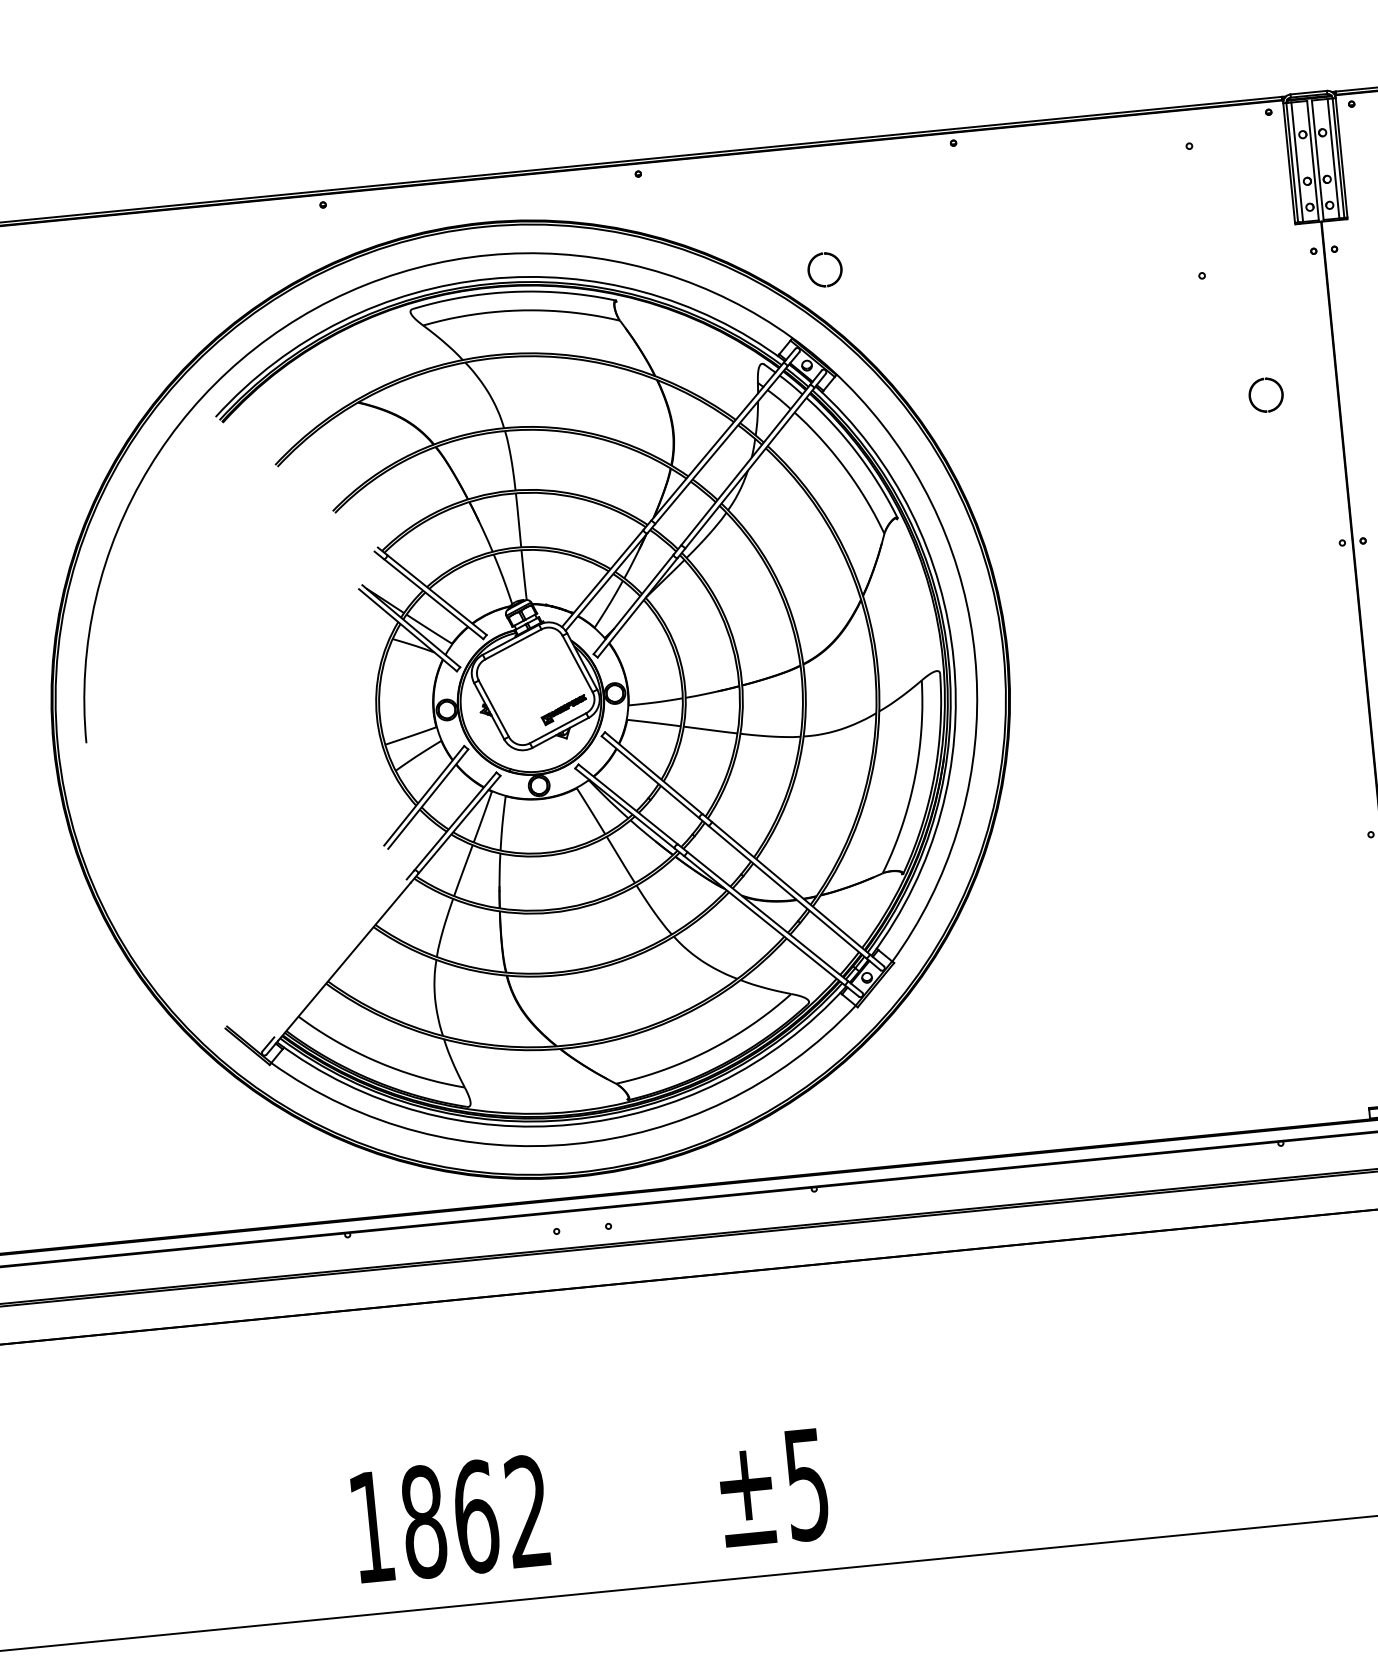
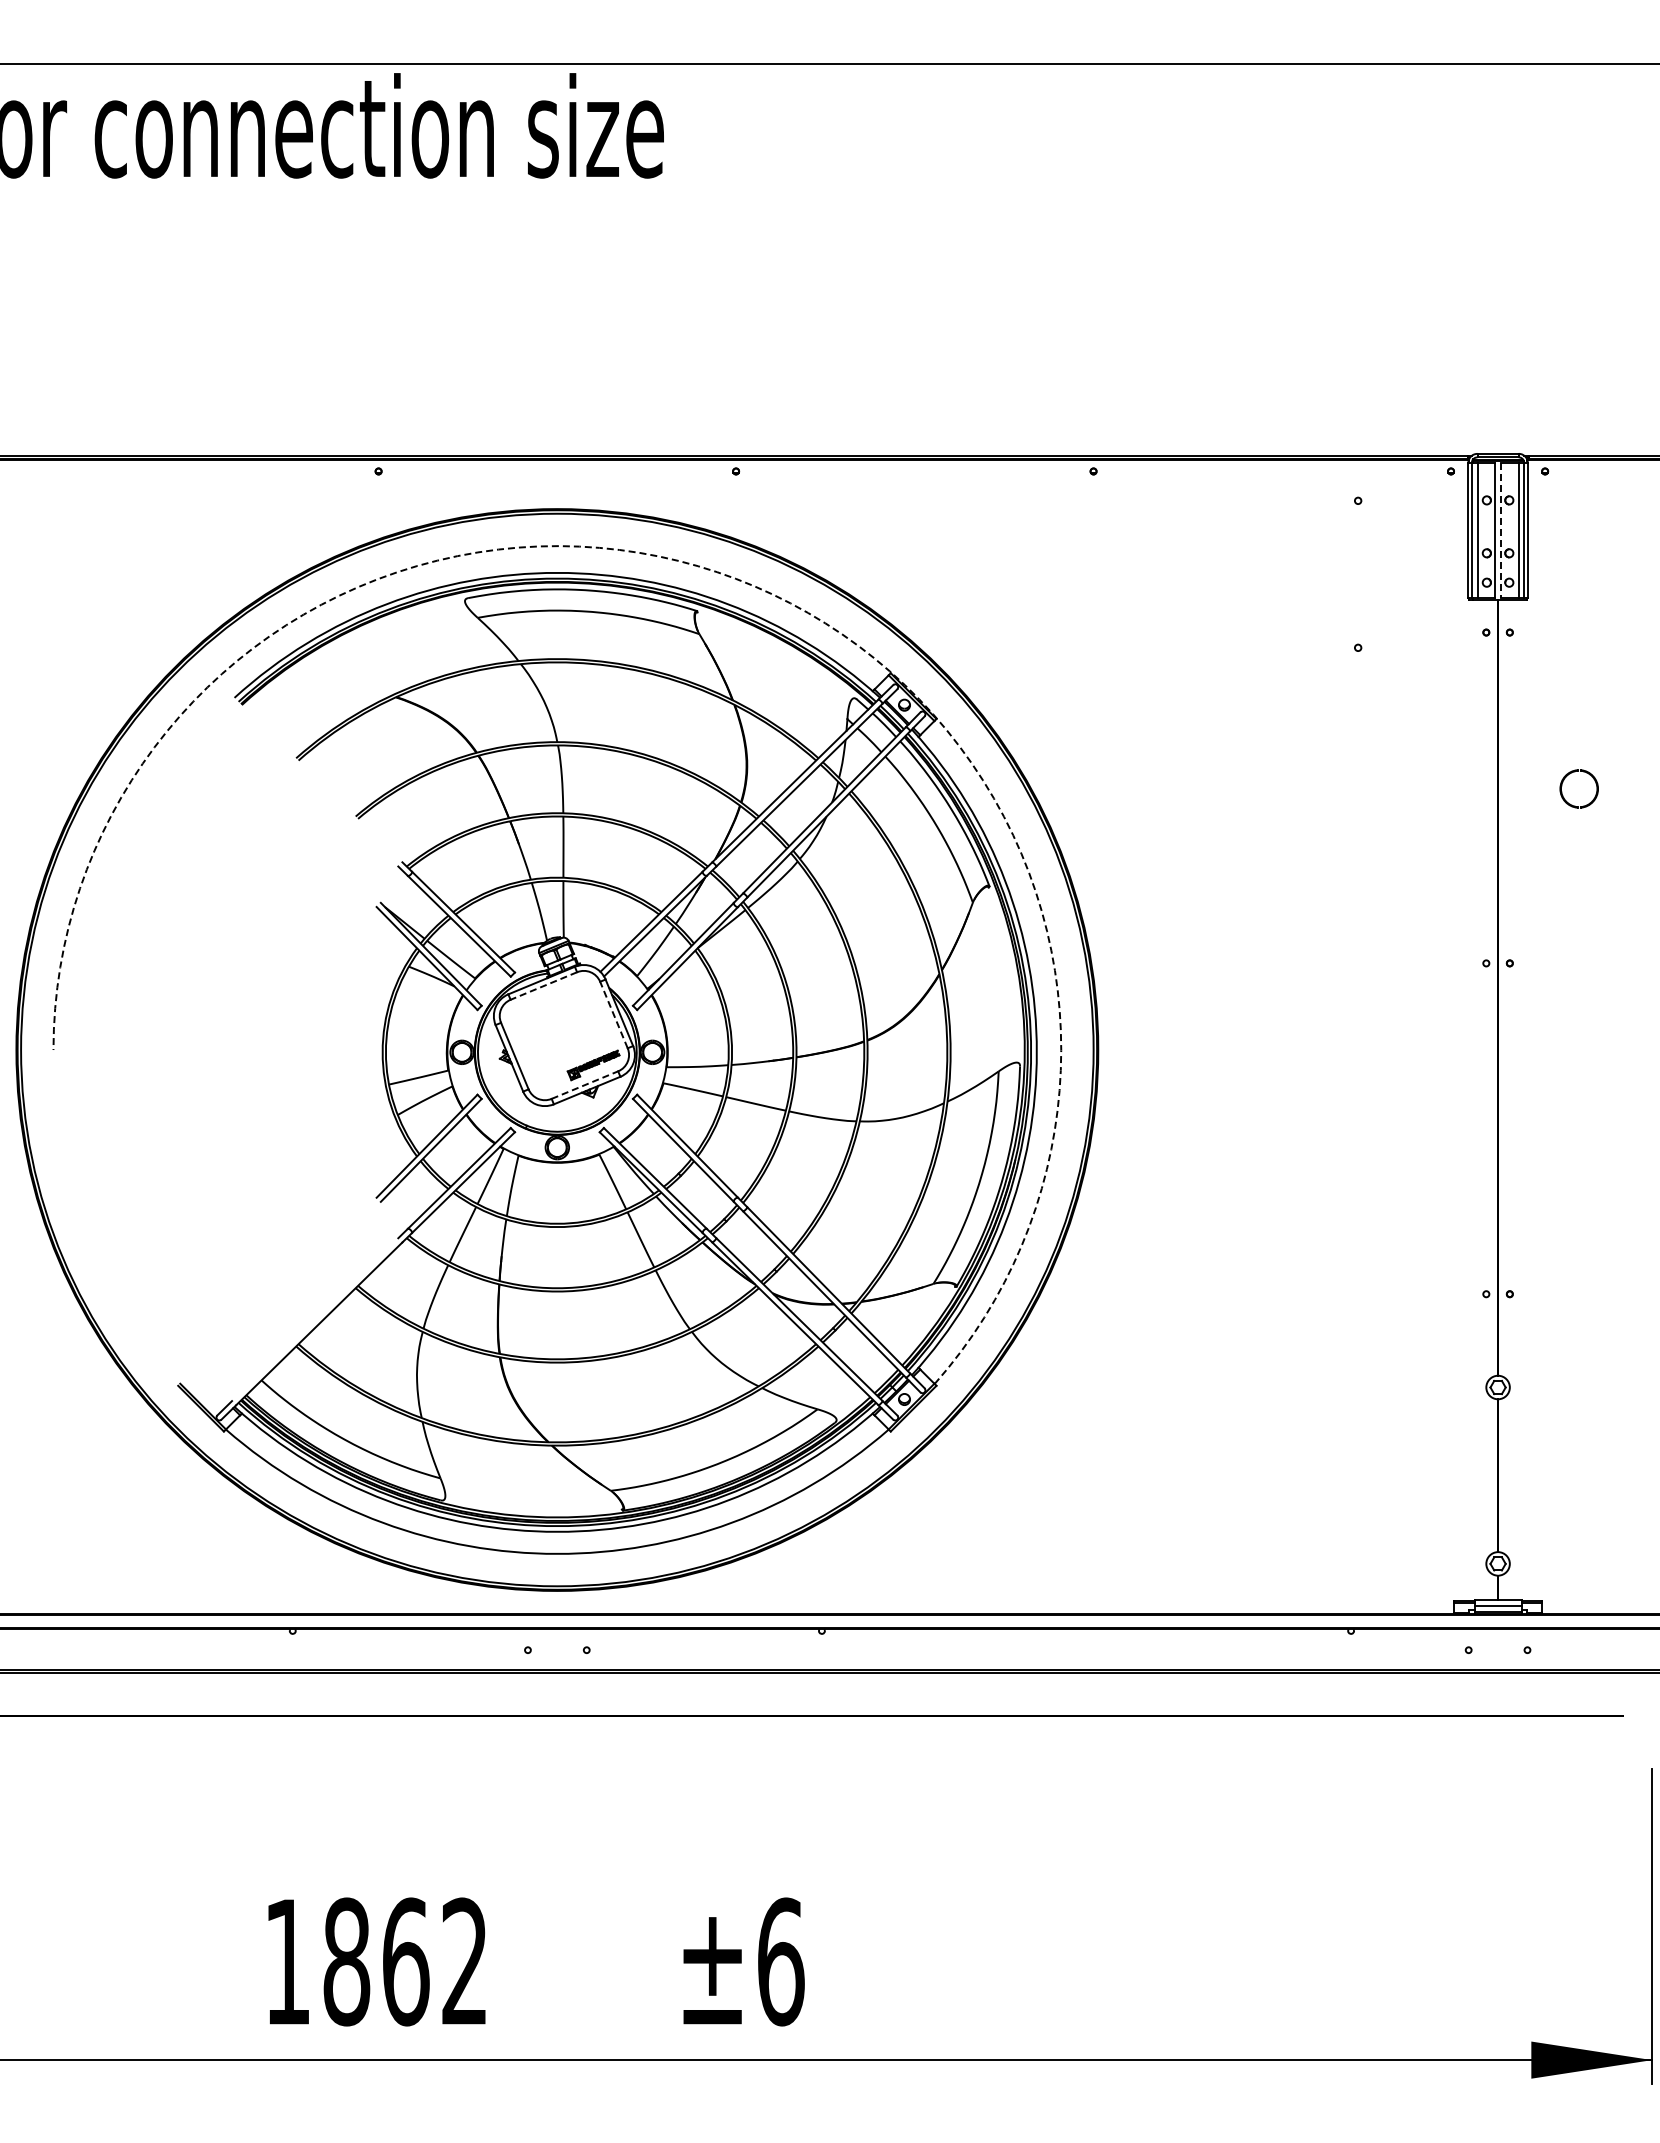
line: (1317, 160) -> (1500, 530), solid -> dashed
arc: (647, 268) -> (735, 578), solid -> dashed
part: (810, 269) -> (918, 597), removed
part: (1254, 385) -> (1405, 776), removed
line: (513, 644) -> (543, 986), solid -> dashed
line: (577, 664) -> (613, 1015), solid -> dashed
line: (557, 728) -> (584, 1085), solid -> dashed
text: (807, 1484) -> (781, 1961), ±5 -> ±6

